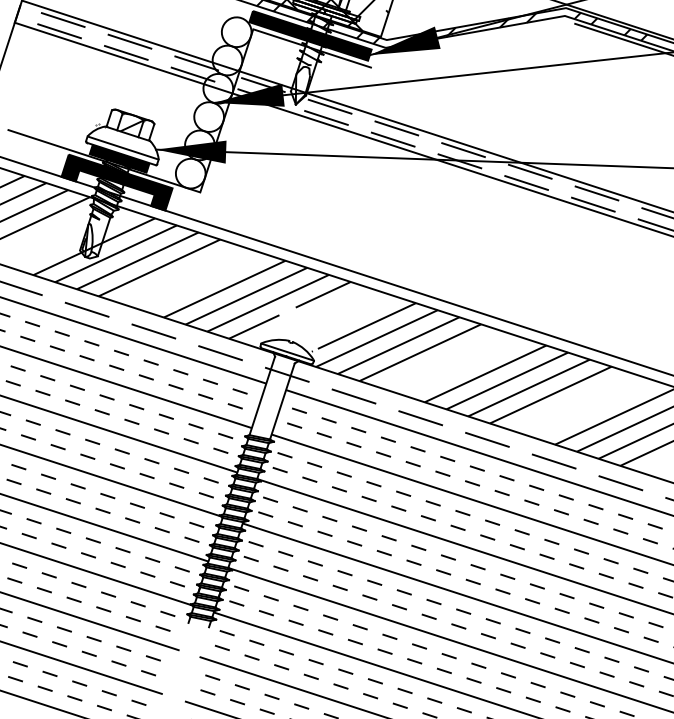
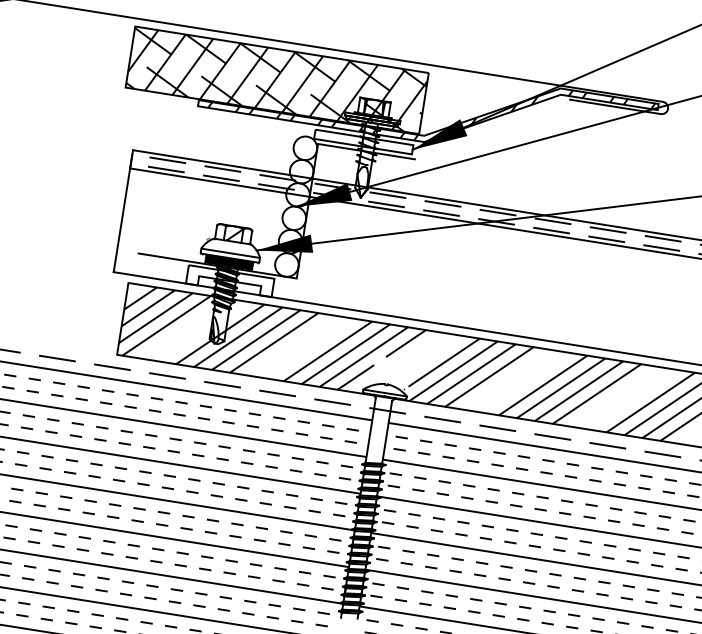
fill: (310, 35) -> (363, 141), removed
fill: (116, 182) -> (229, 281), removed

